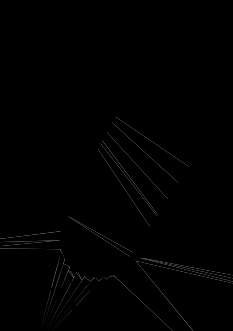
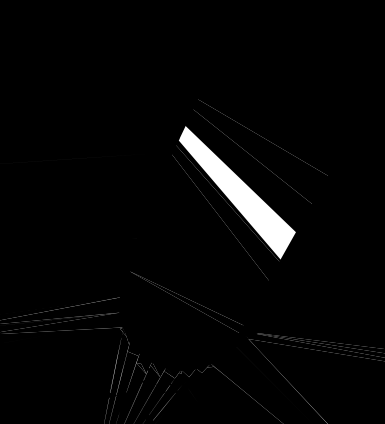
fill: (145, 180) -> (256, 203), removed

